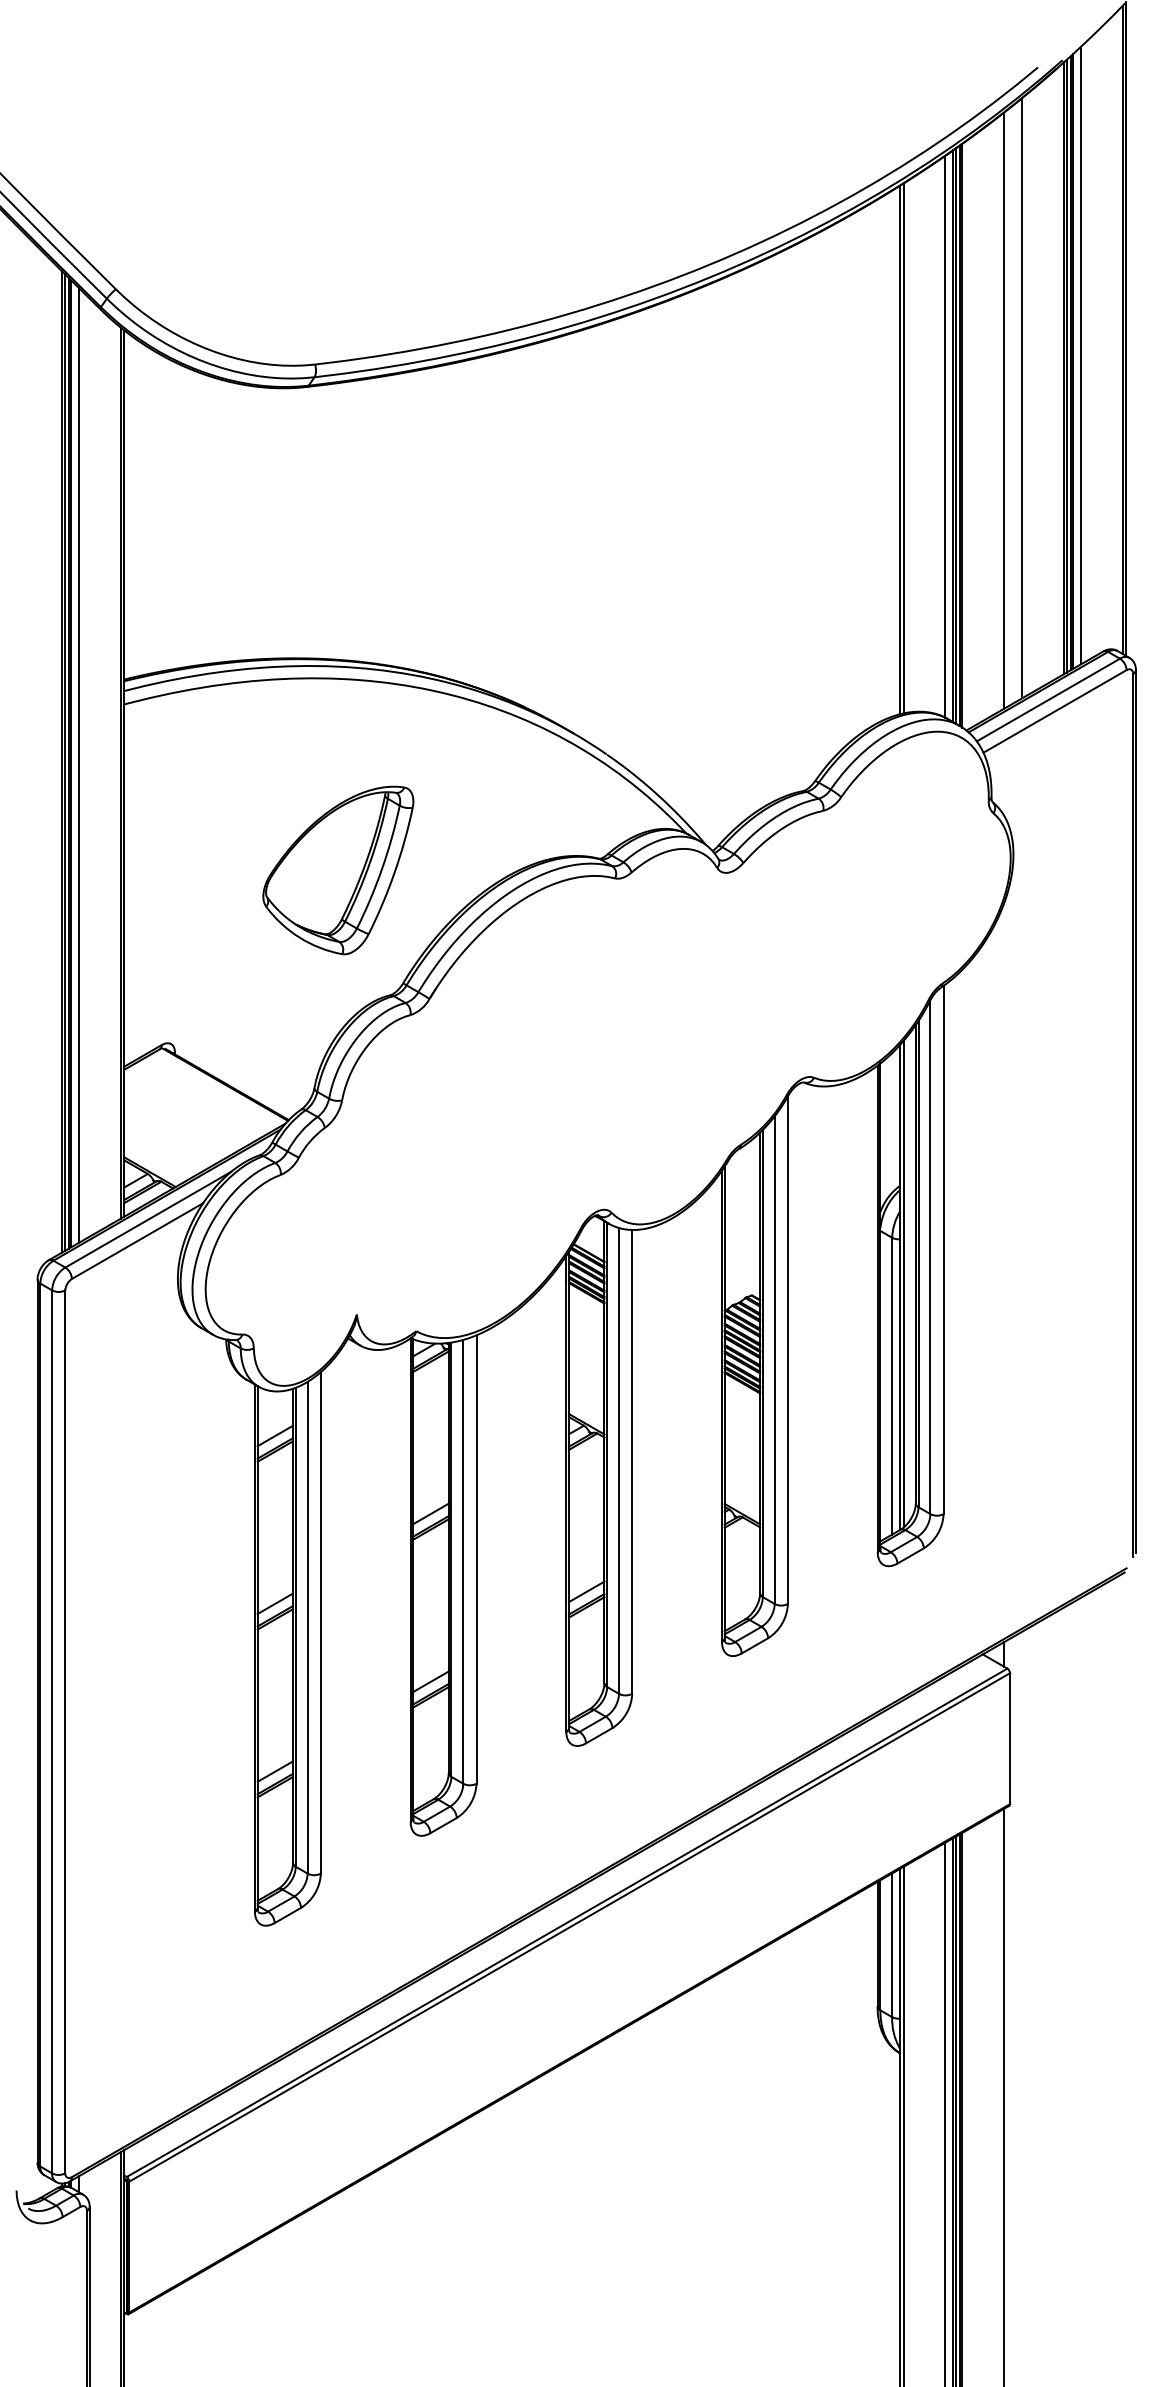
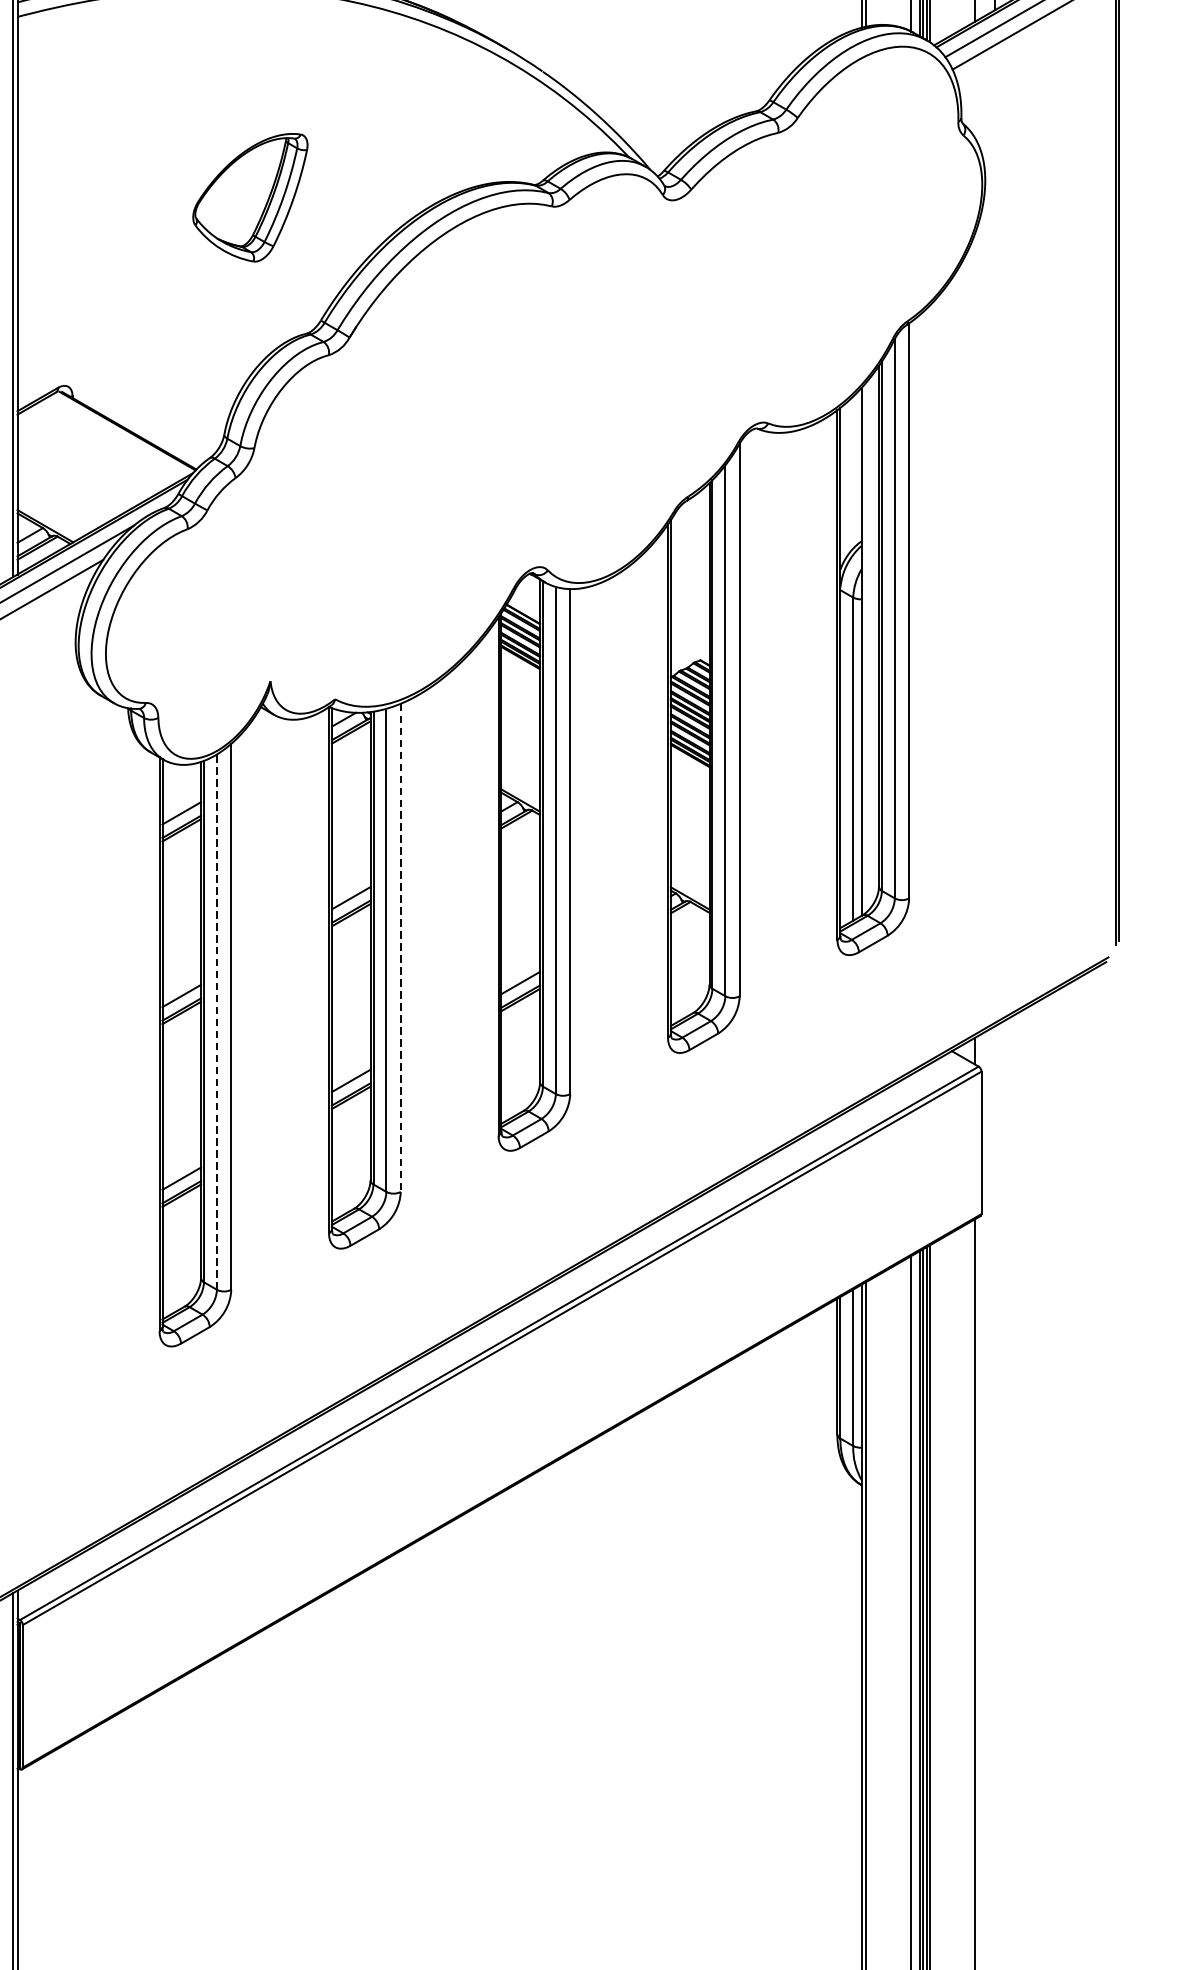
part: (338, 870) -> (250, 197), size x0.7
line: (903, 1283) -> (865, 647), removed
line: (476, 1560) -> (400, 948), solid -> dashed
line: (307, 1627) -> (216, 1021), solid -> dashed

